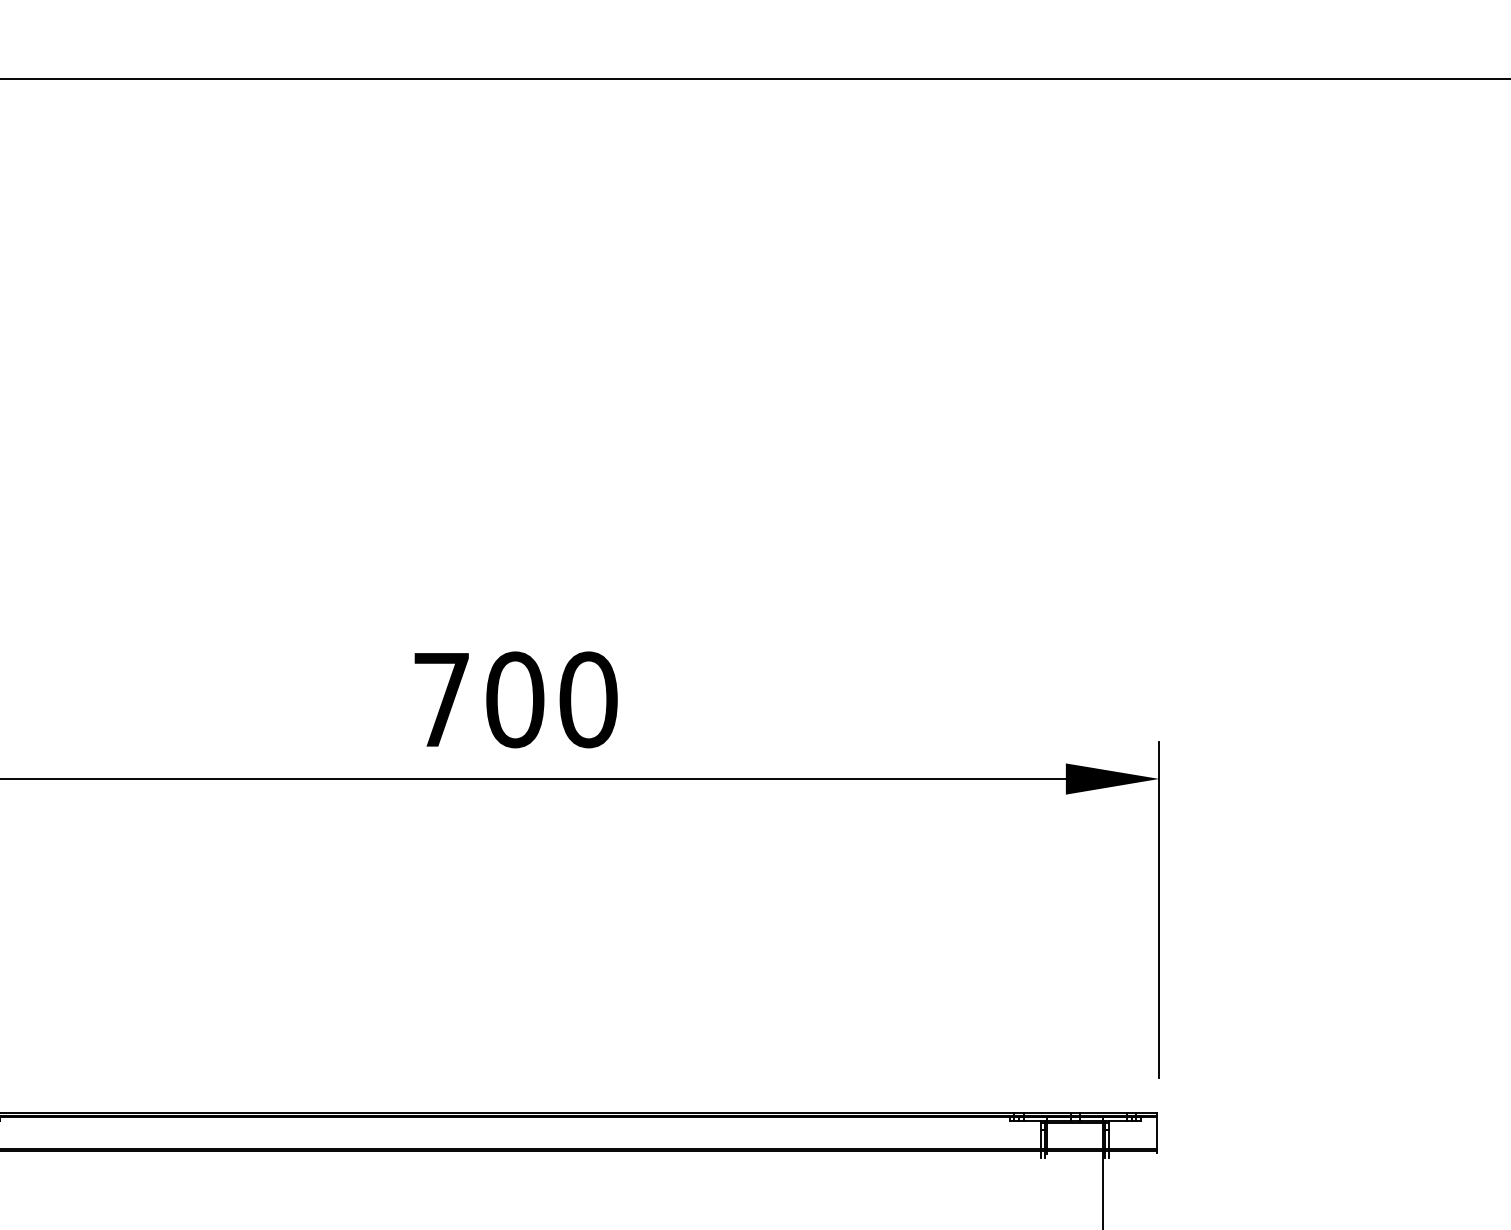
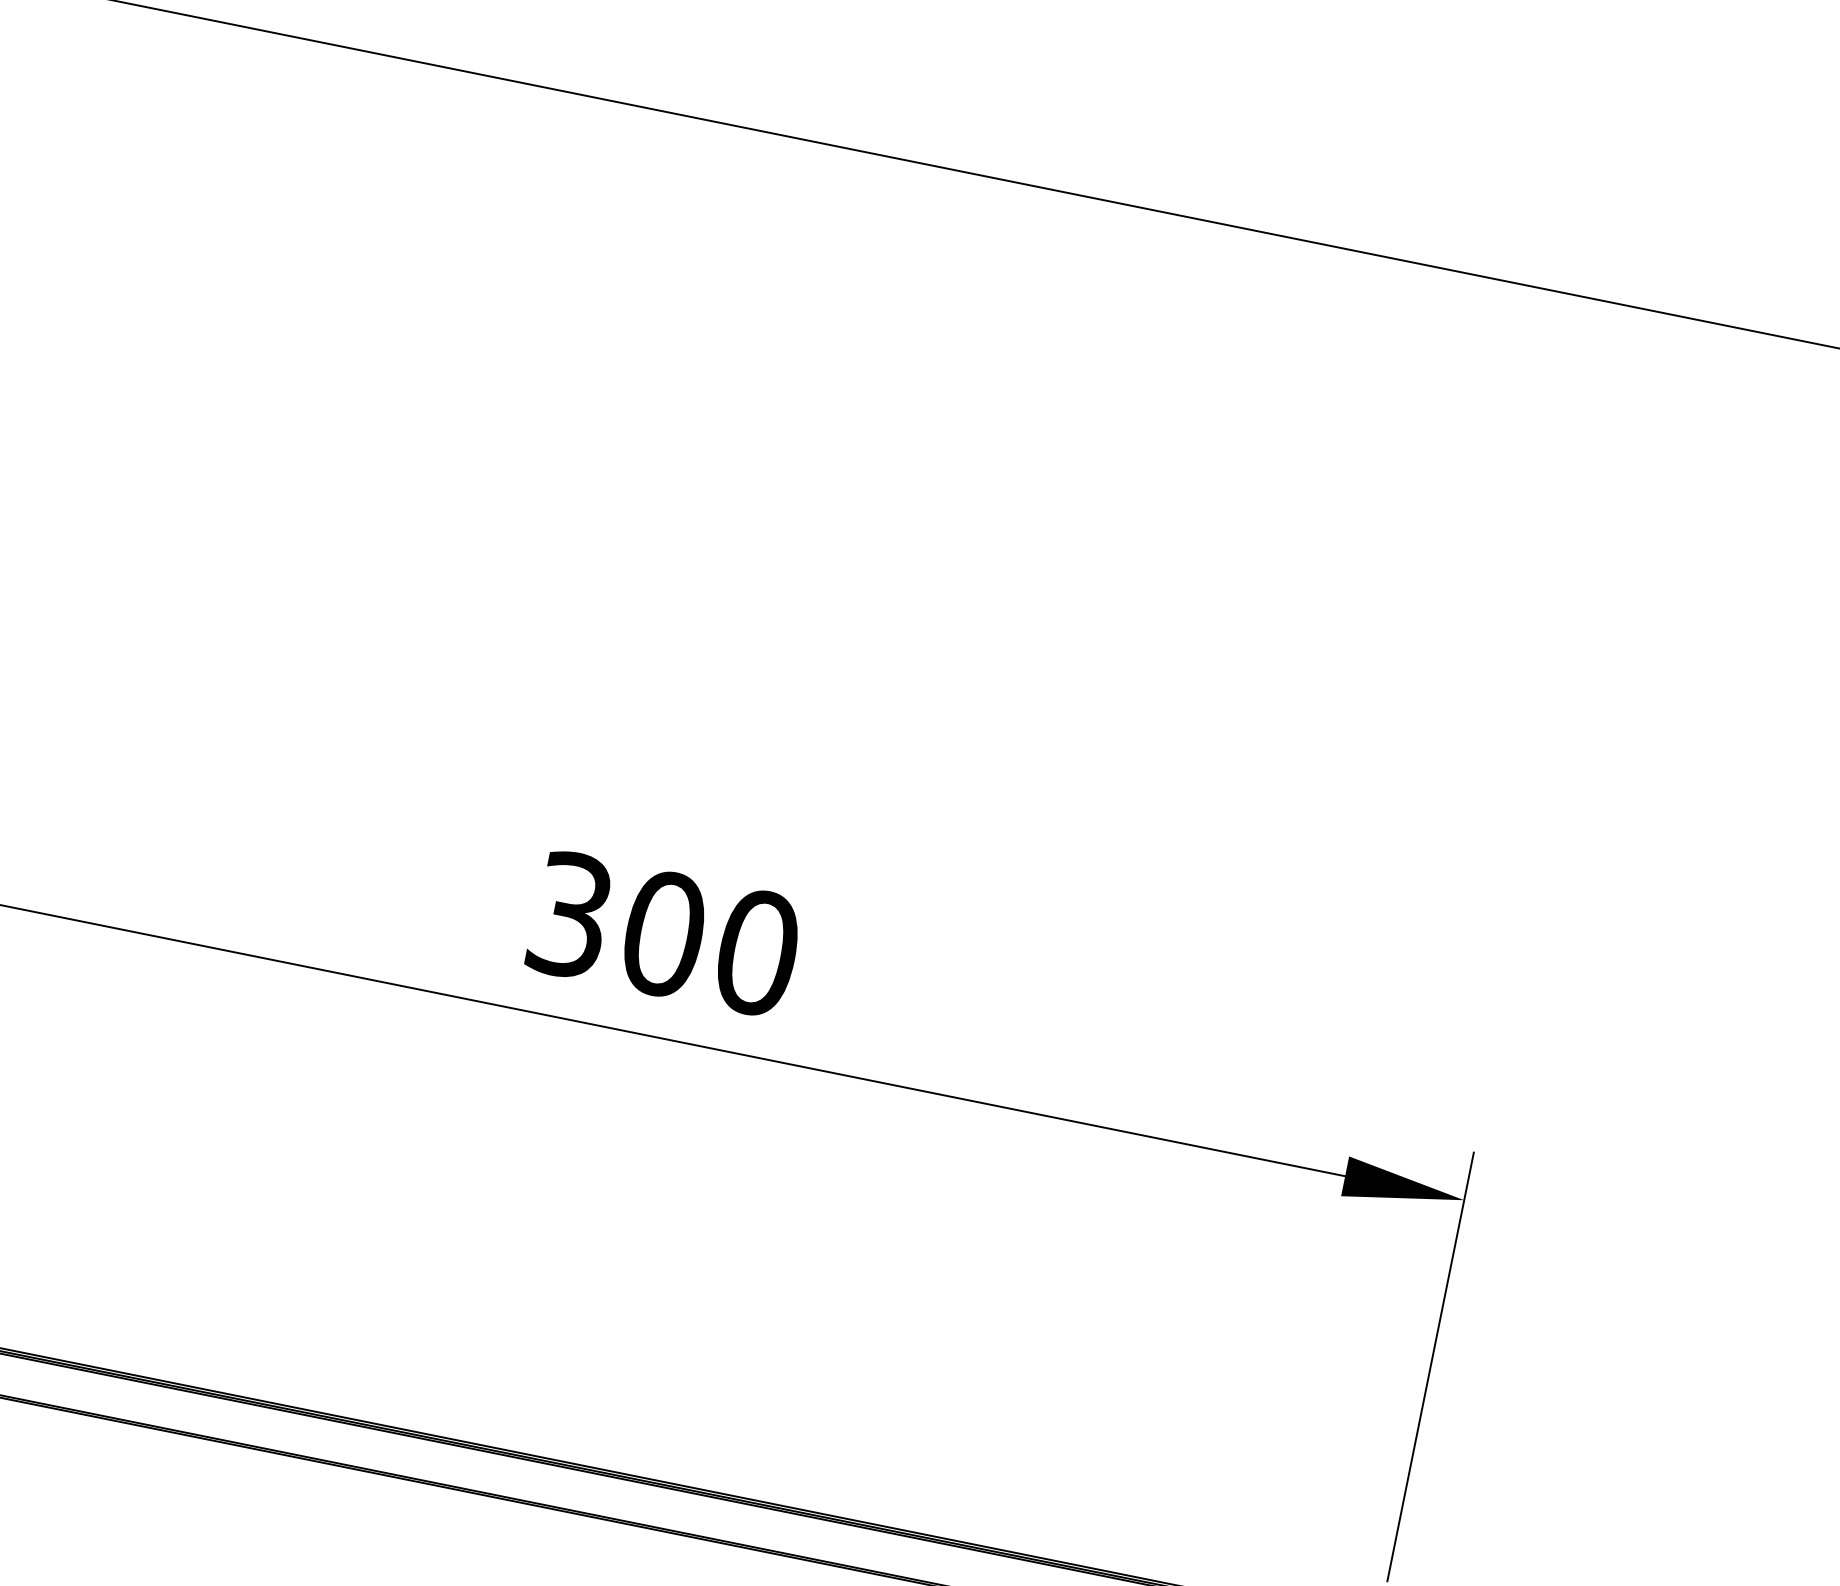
text: (441, 699) -> (570, 914), 700 -> 300

